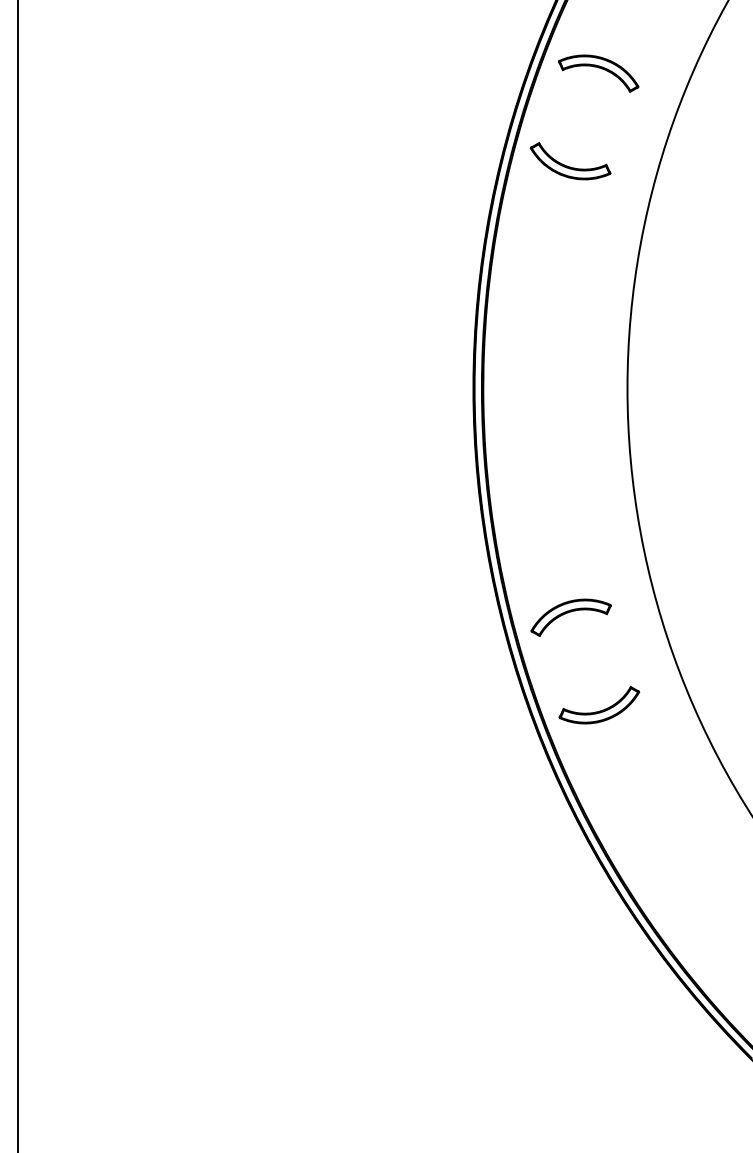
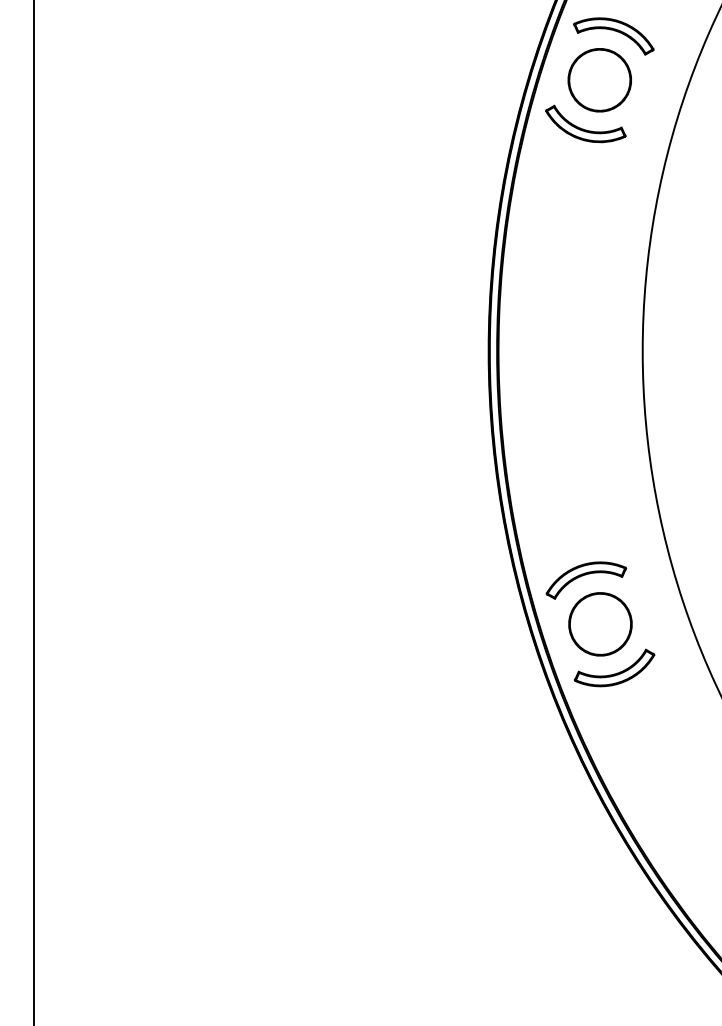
part: (584, 117) -> (599, 80), added
part: (585, 661) -> (600, 624), added

